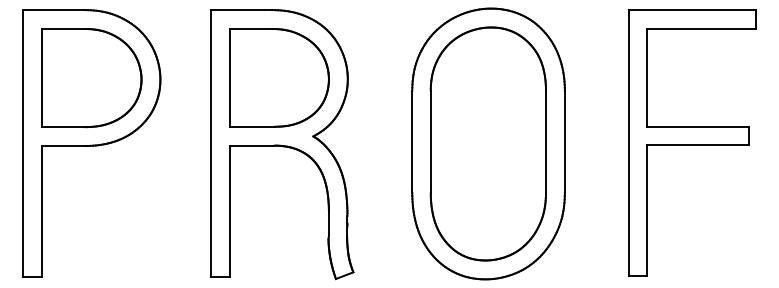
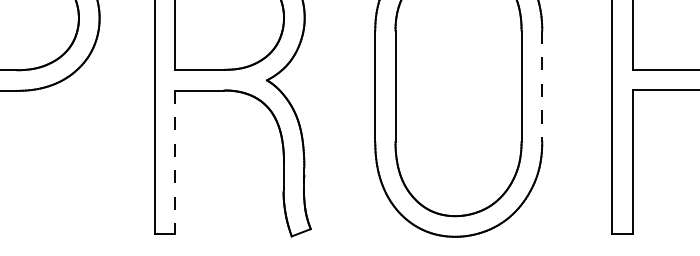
line: (564, 141) -> (541, 85), solid -> dashed
line: (229, 211) -> (175, 162), solid -> dashed

